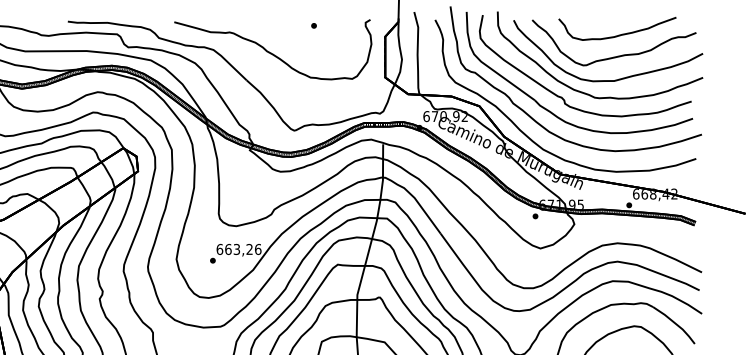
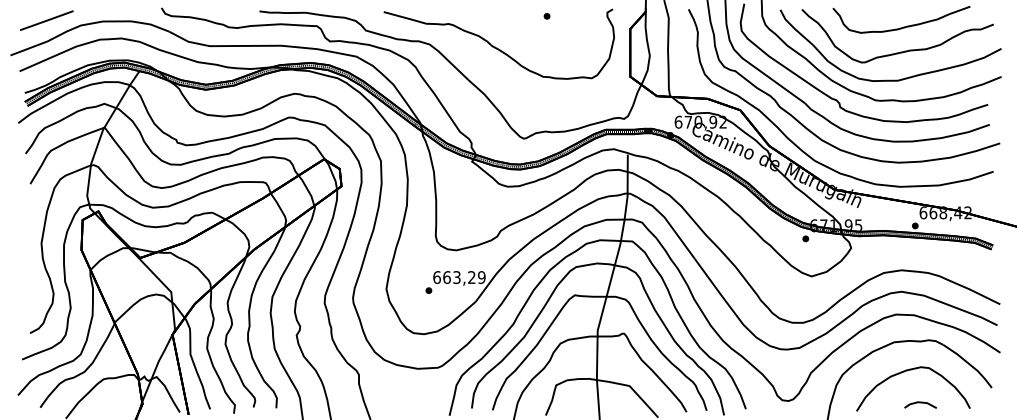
text: (257, 249) -> (481, 277), 663,26 -> 663,29

